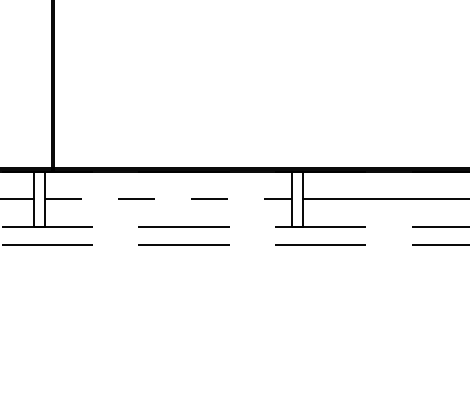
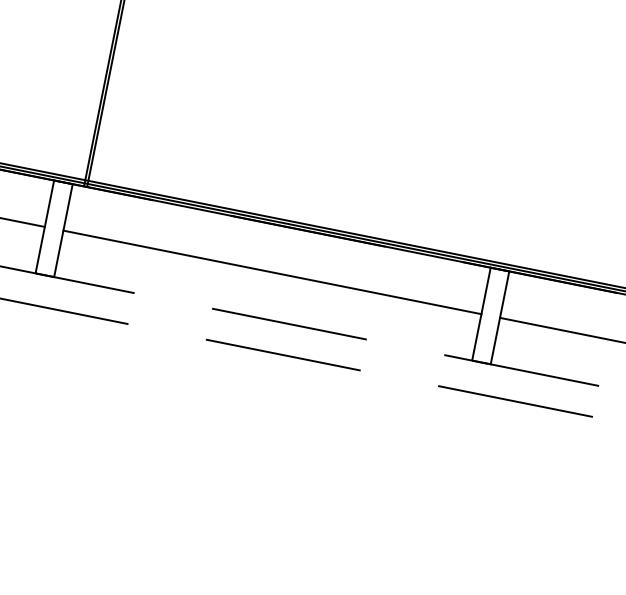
line: (168, 199) -> (272, 272), dashed -> solid

